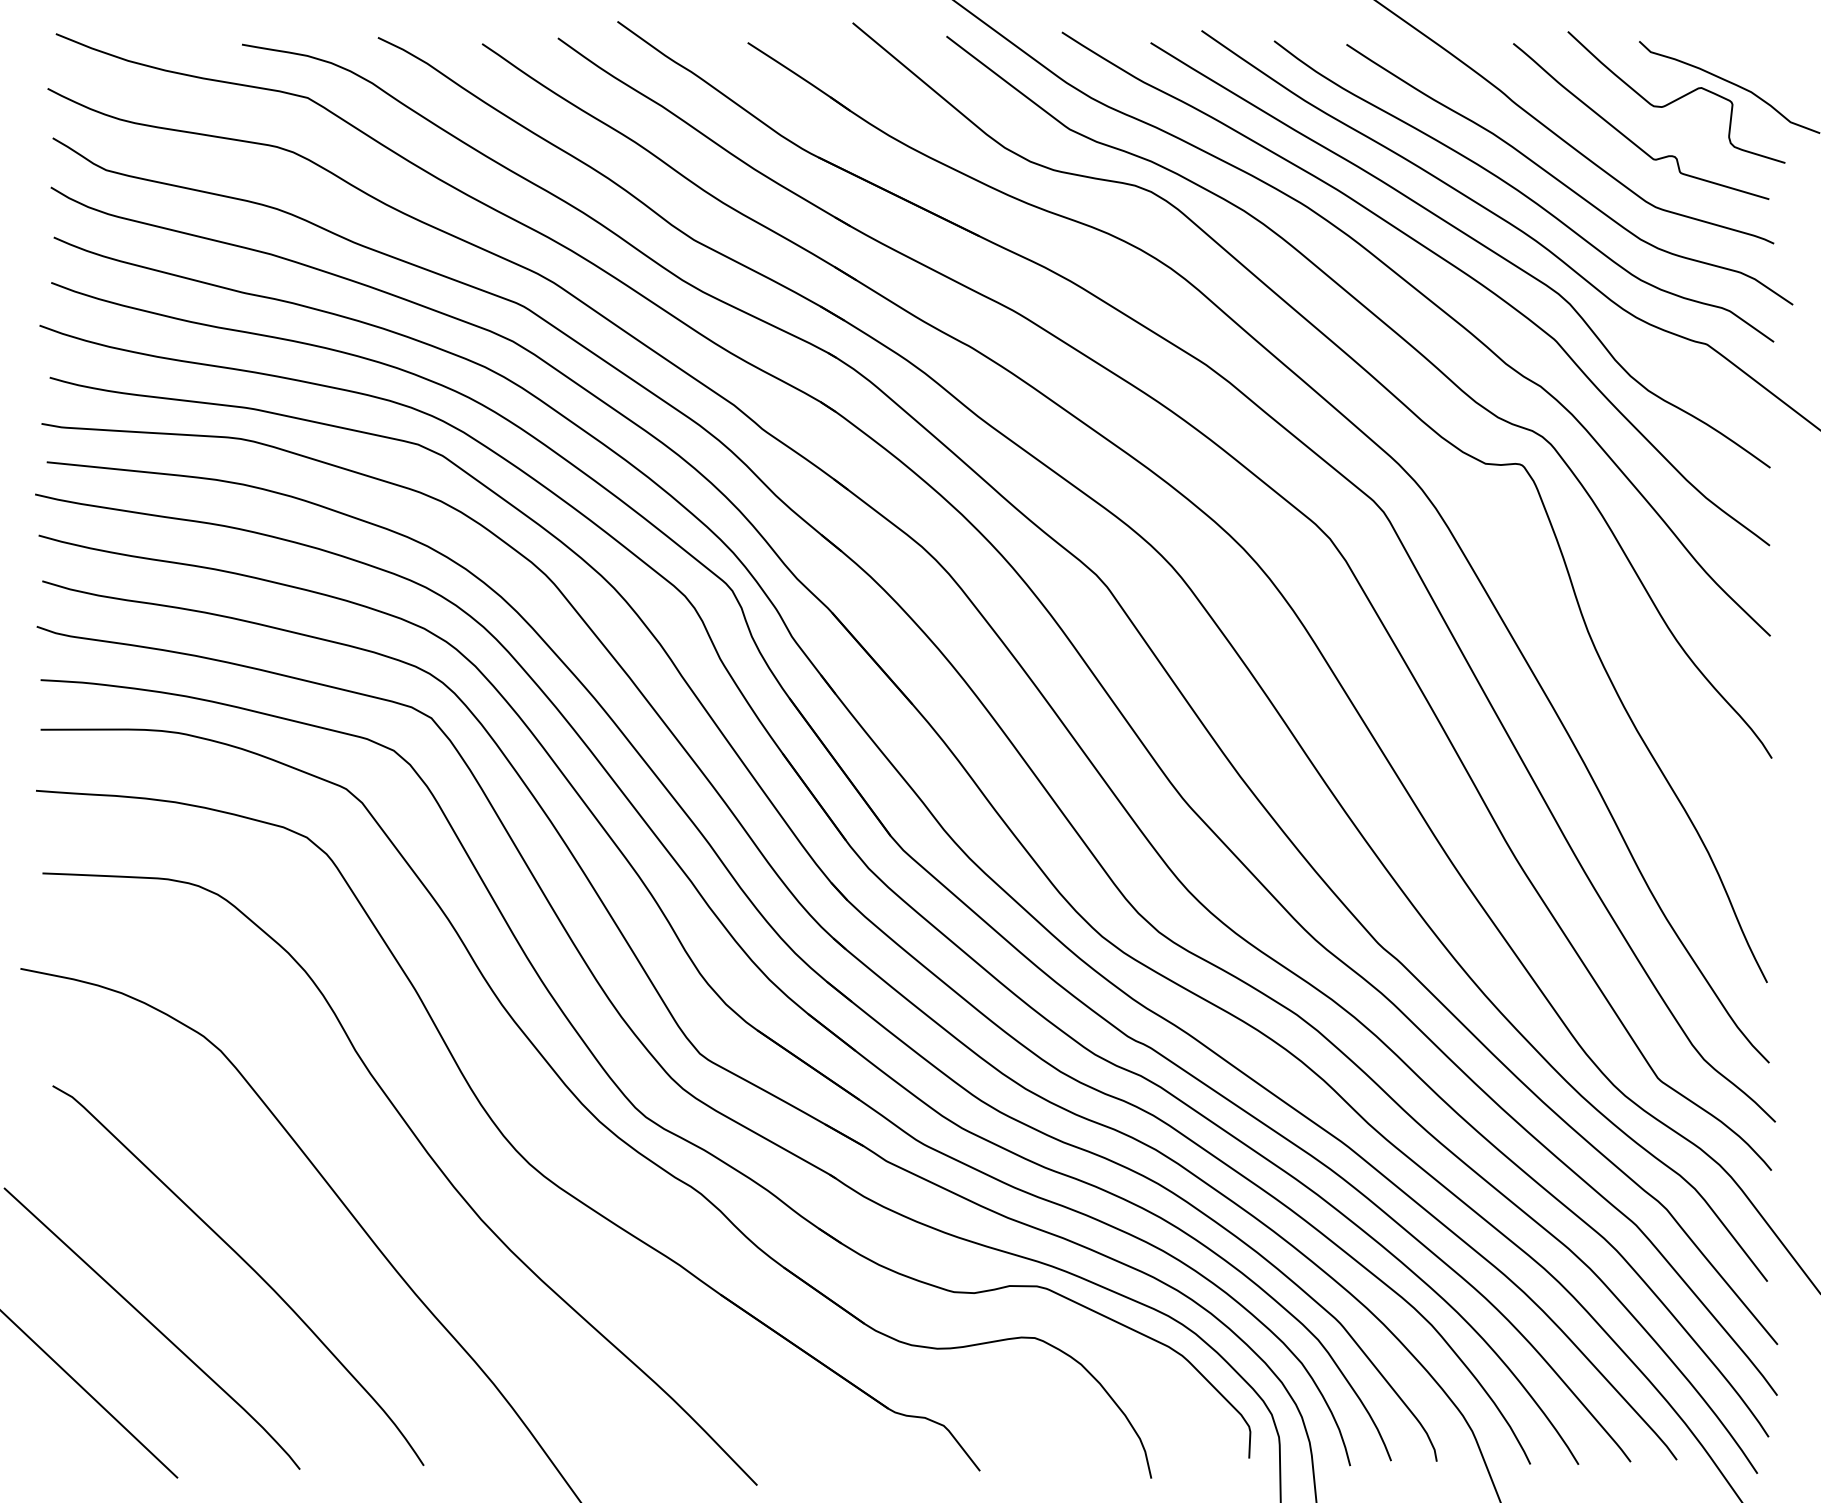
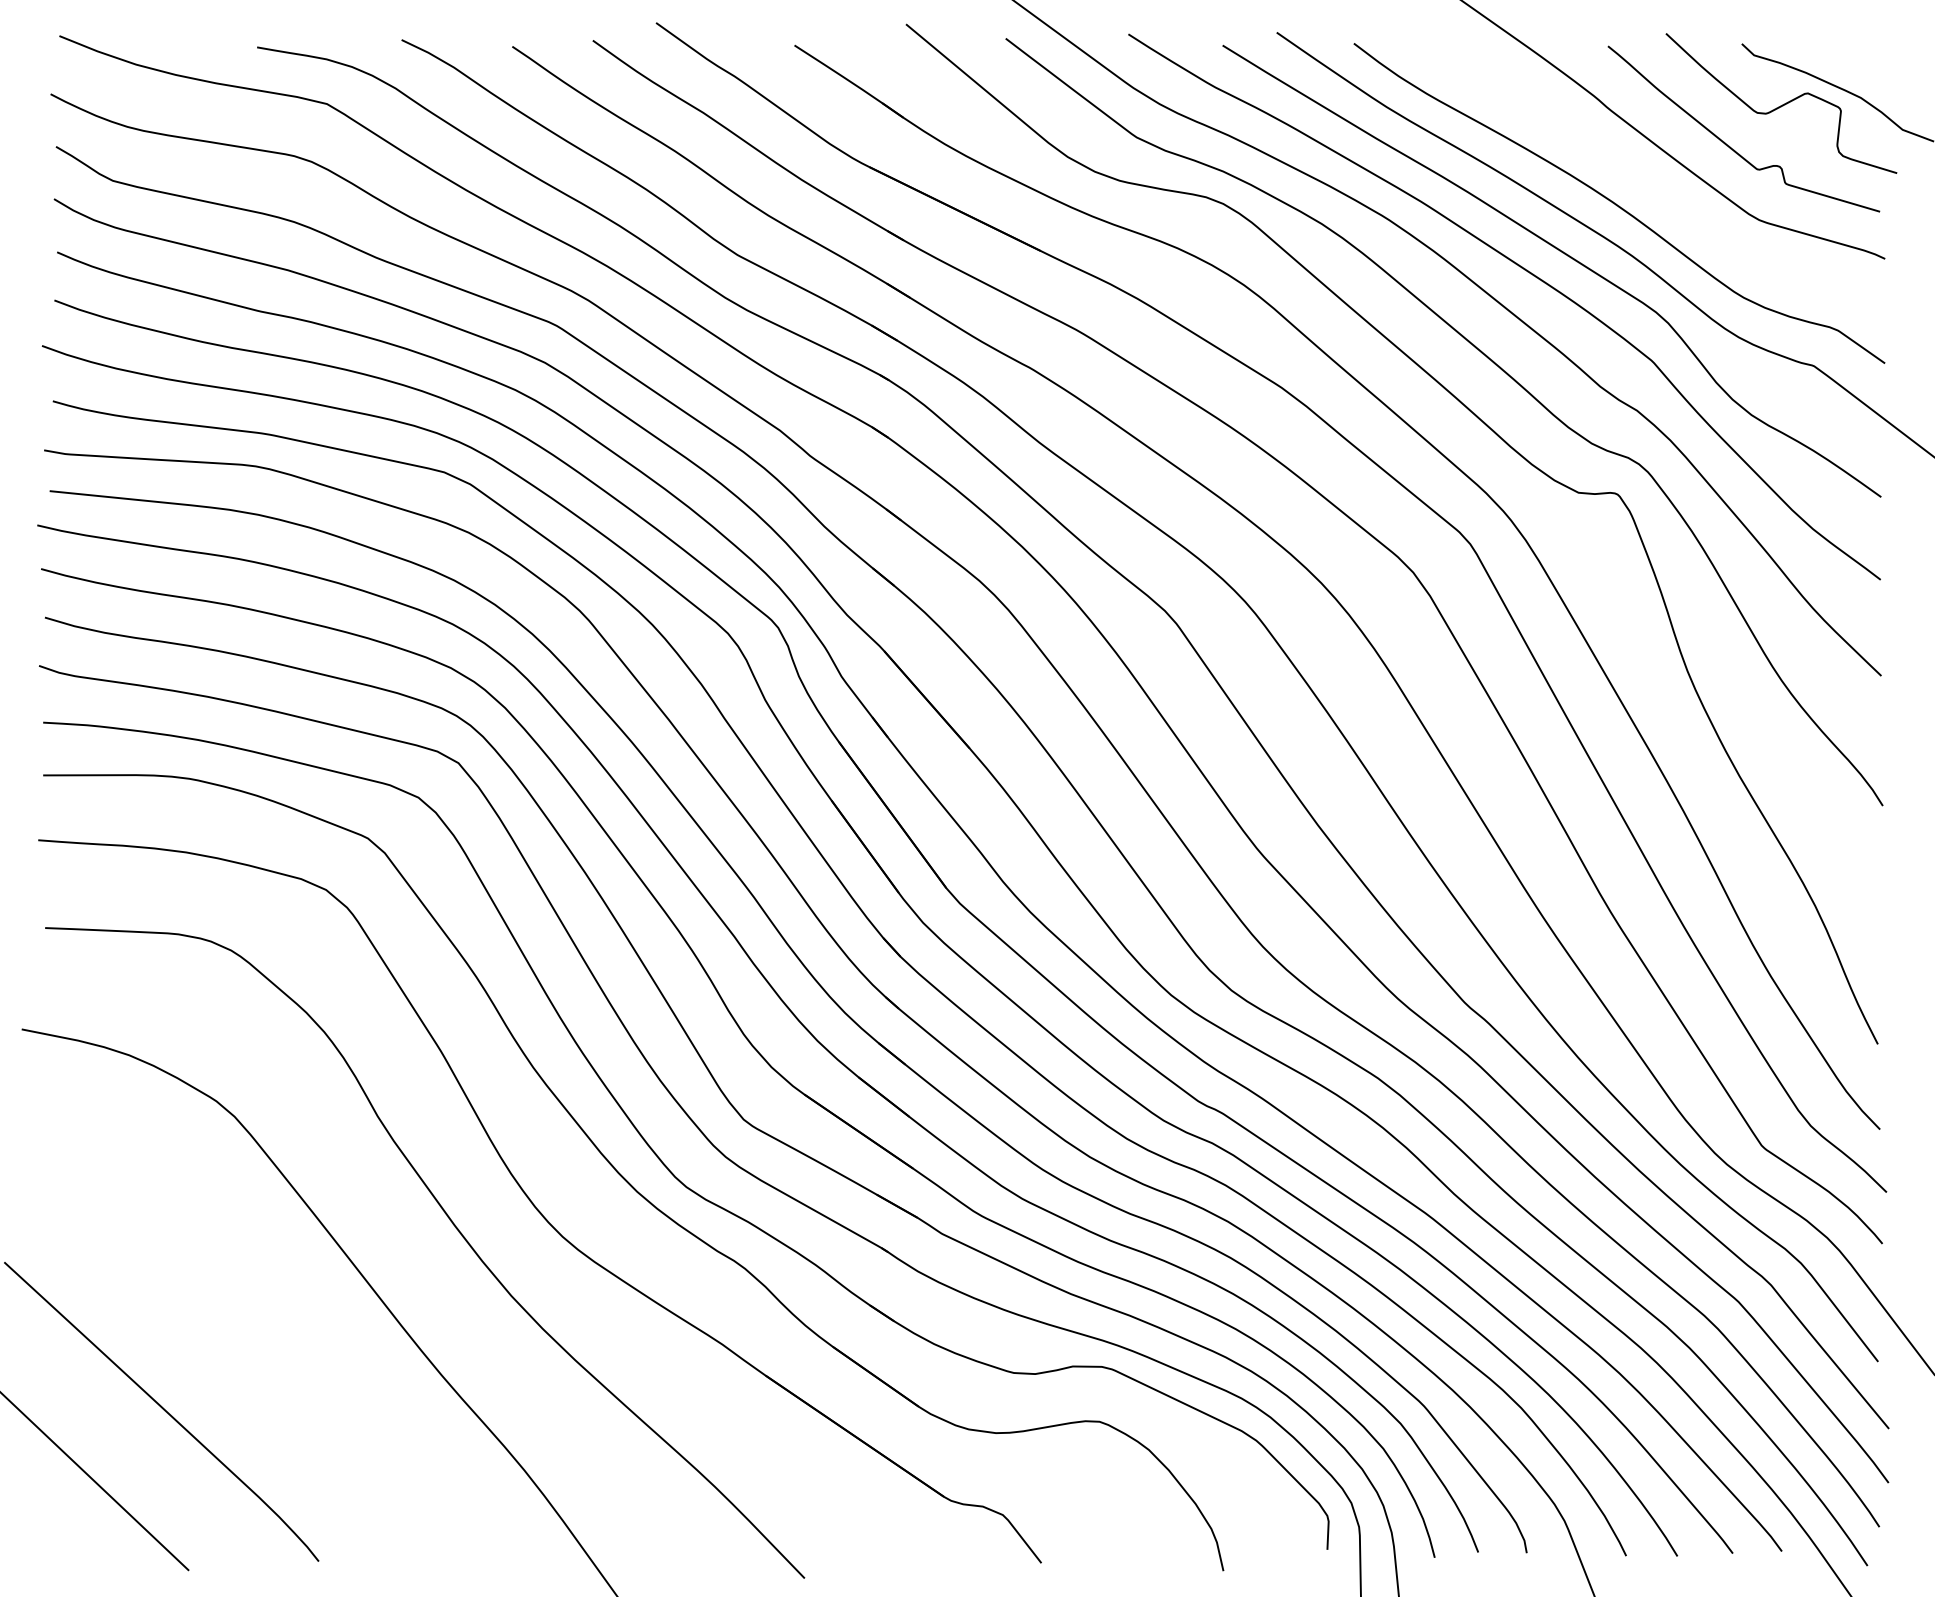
curve: (1563, 182) -> (1661, 193), removed
curve: (247, 1265) -> (262, 1344), removed

